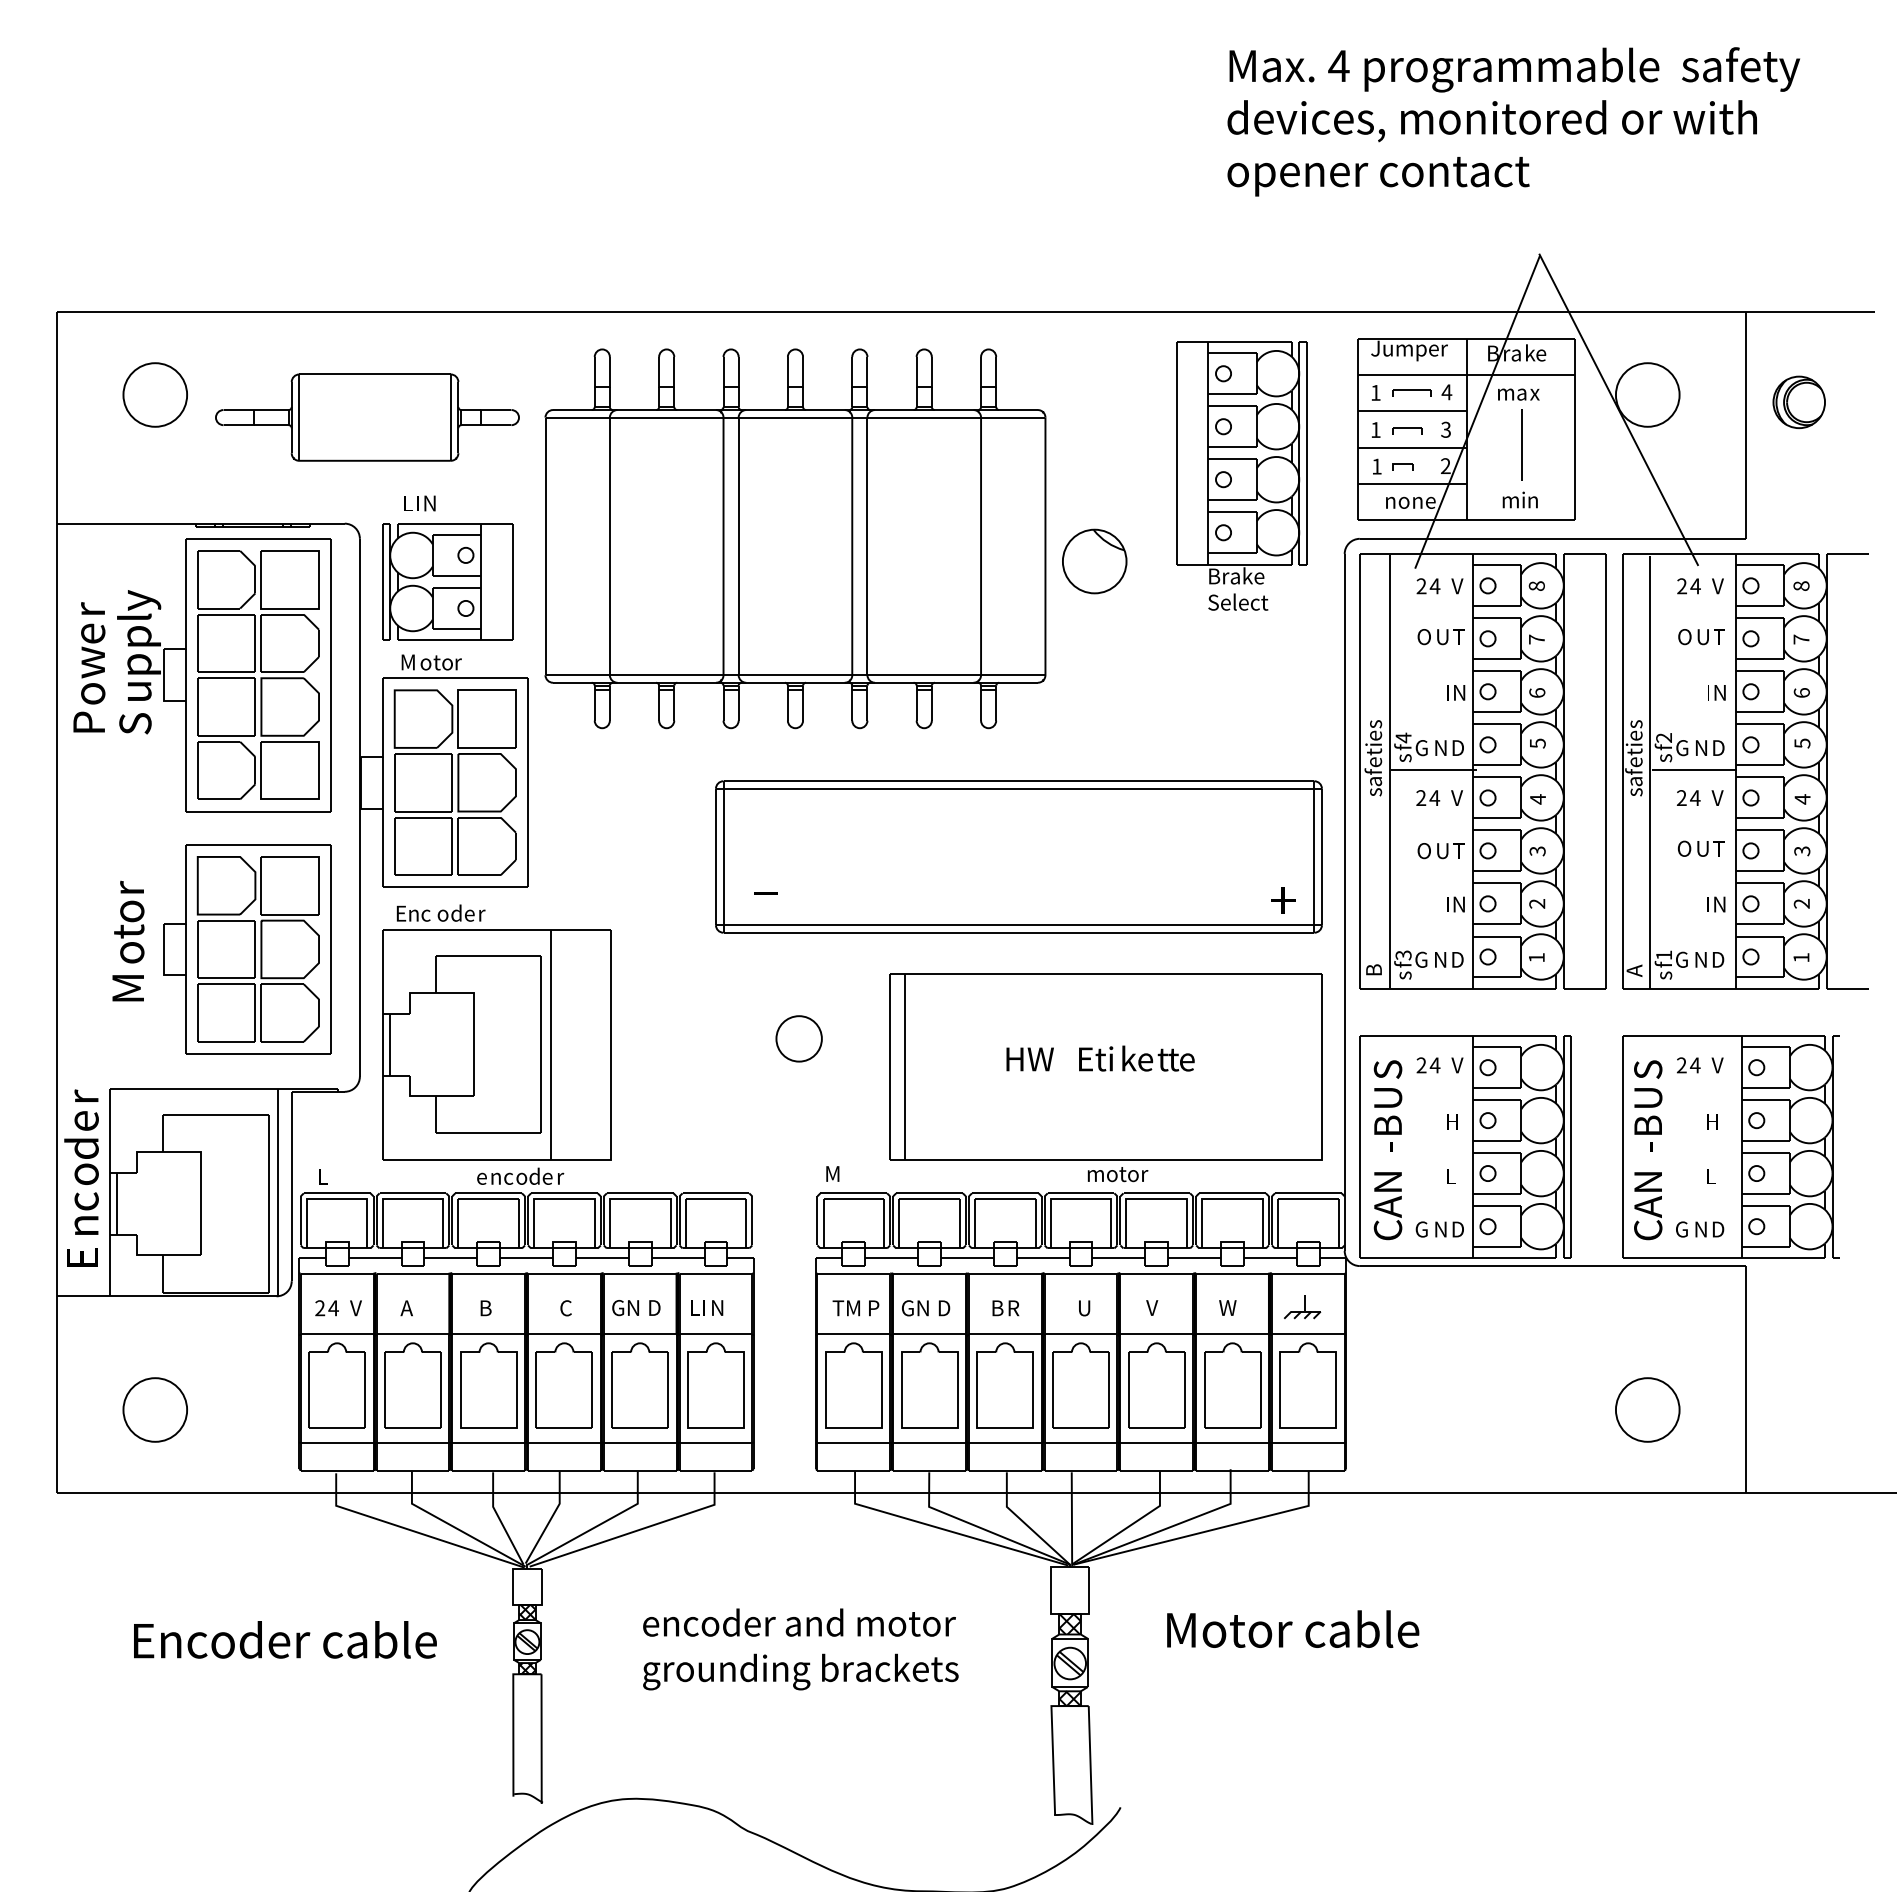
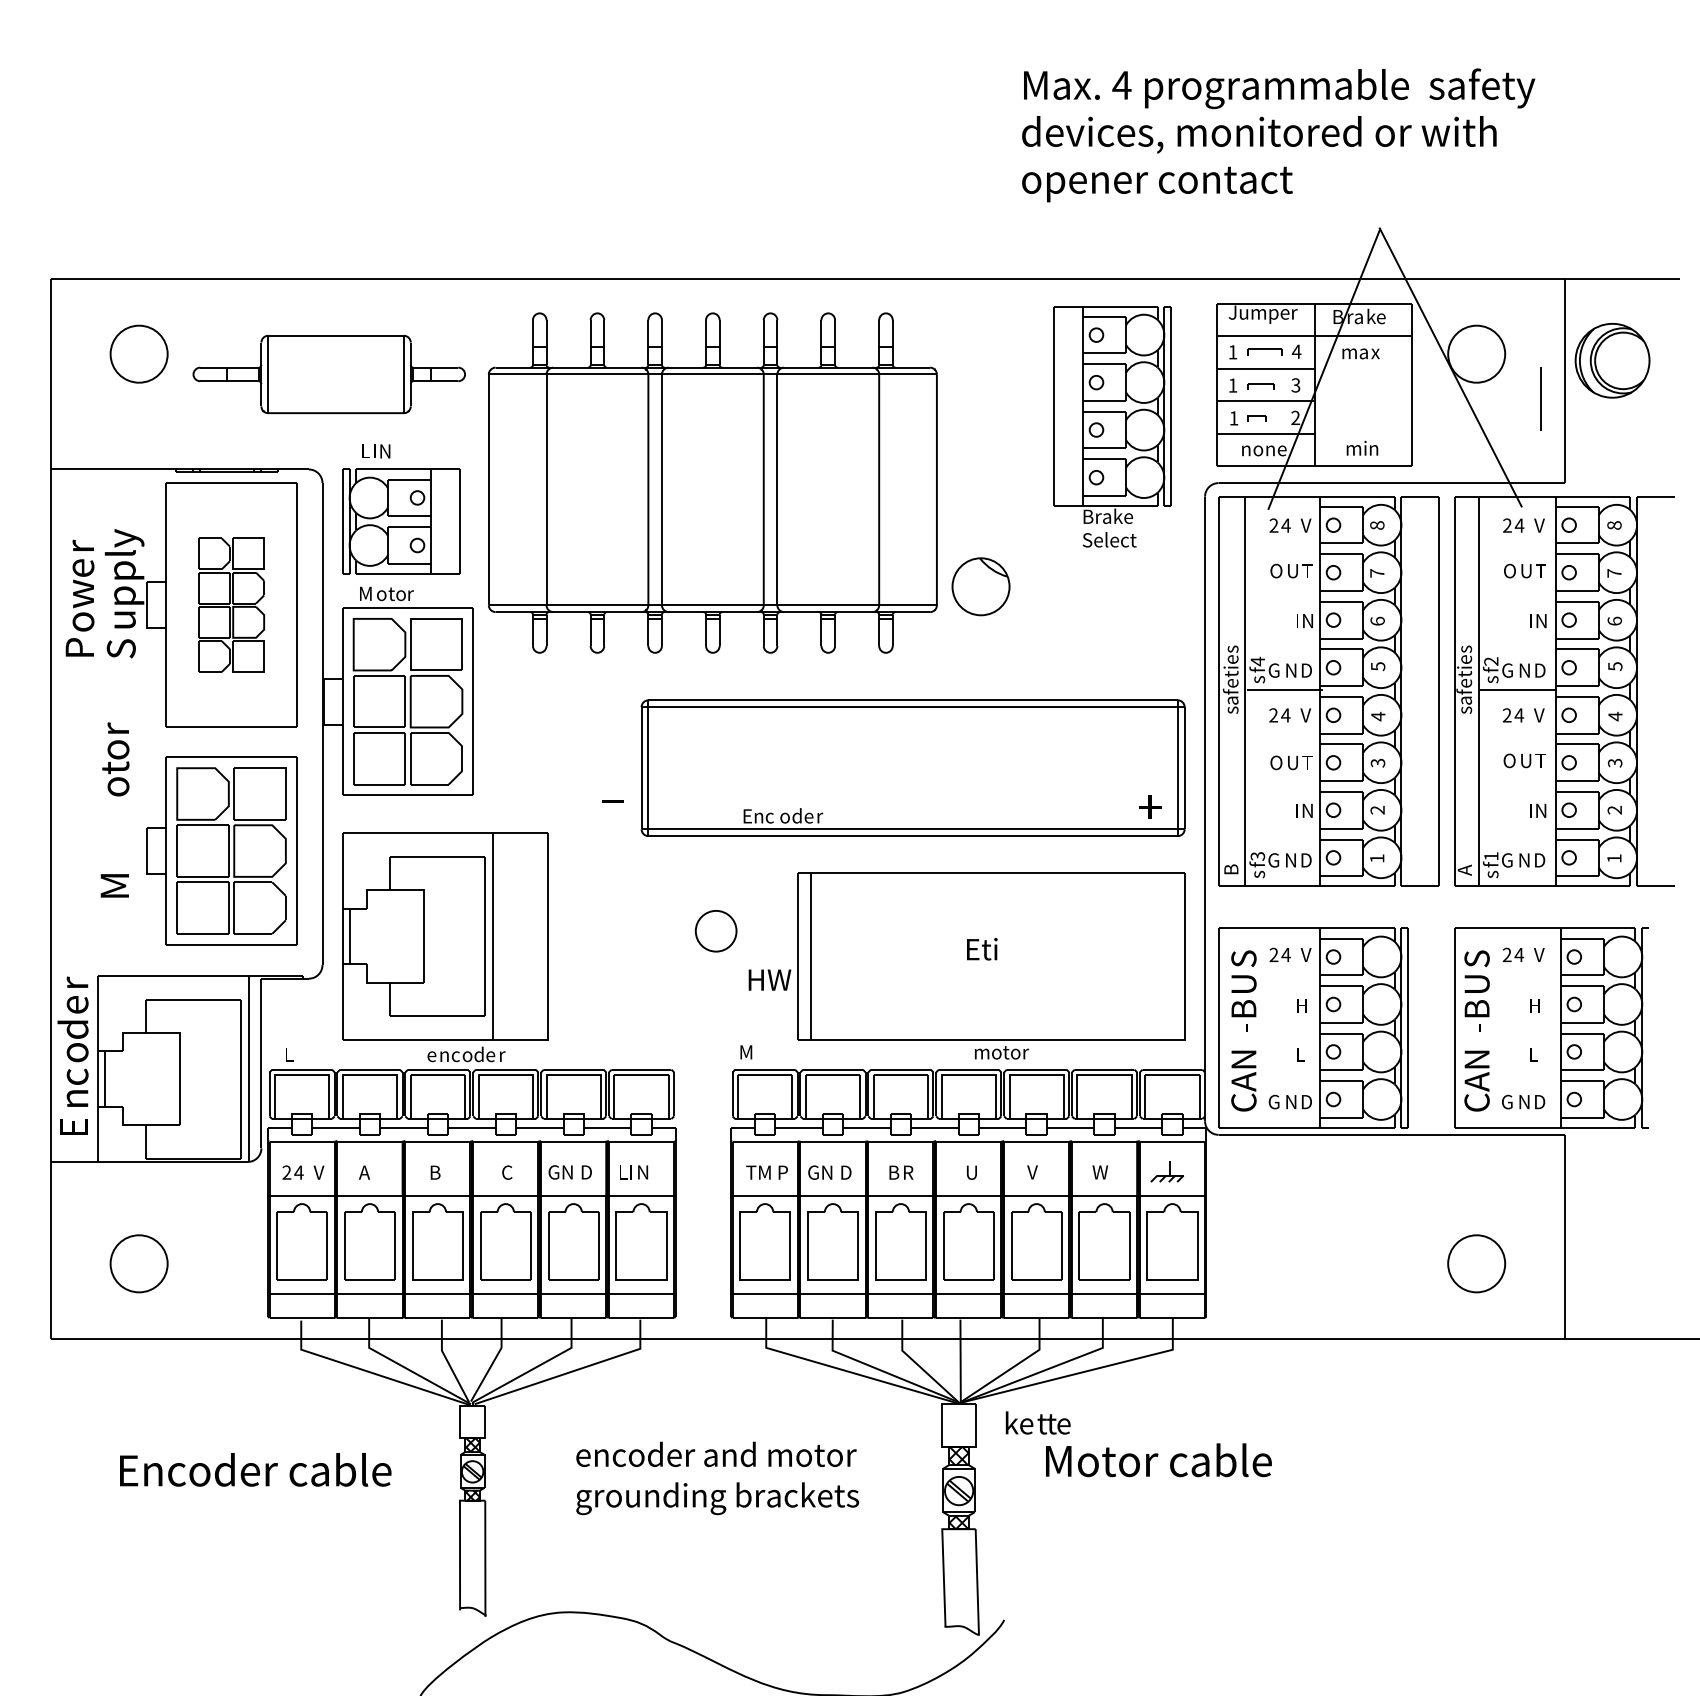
text: (1513, 121) -> (1278, 135), moved
part: (1798, 402) -> (1611, 360), size x1.6
line: (1521, 444) -> (1540, 398), moved
part: (1094, 561) -> (980, 586), moved
part: (258, 674) -> (231, 604), size x0.6
text: (765, 893) -> (612, 800), moved
text: (440, 912) -> (782, 815), moved
text: (129, 921) -> (116, 758), moved
text: (1158, 1058) -> (1038, 1422), moved
text: (1029, 1059) -> (769, 980), moved

